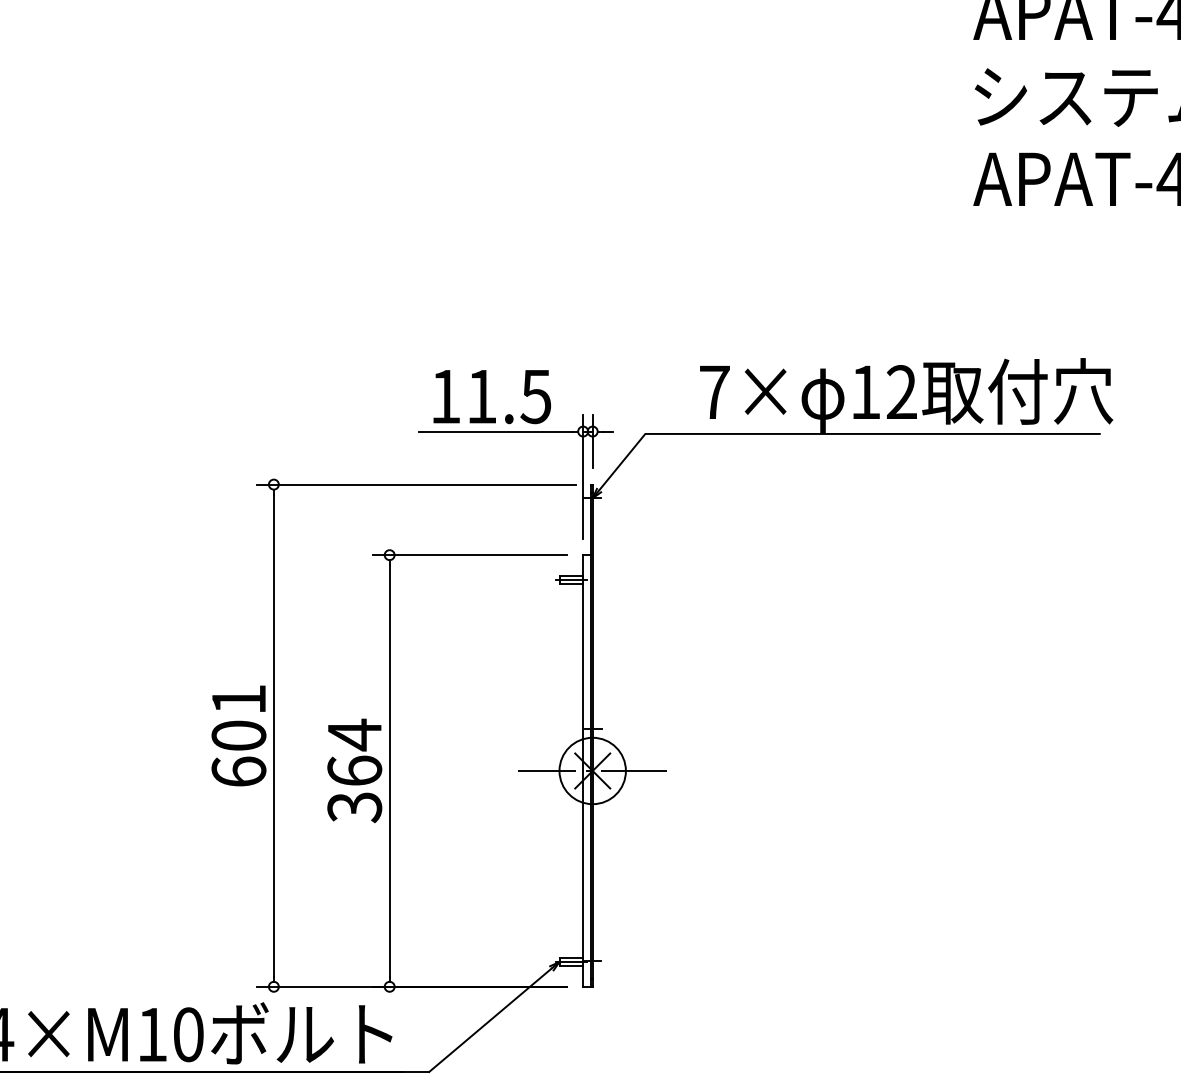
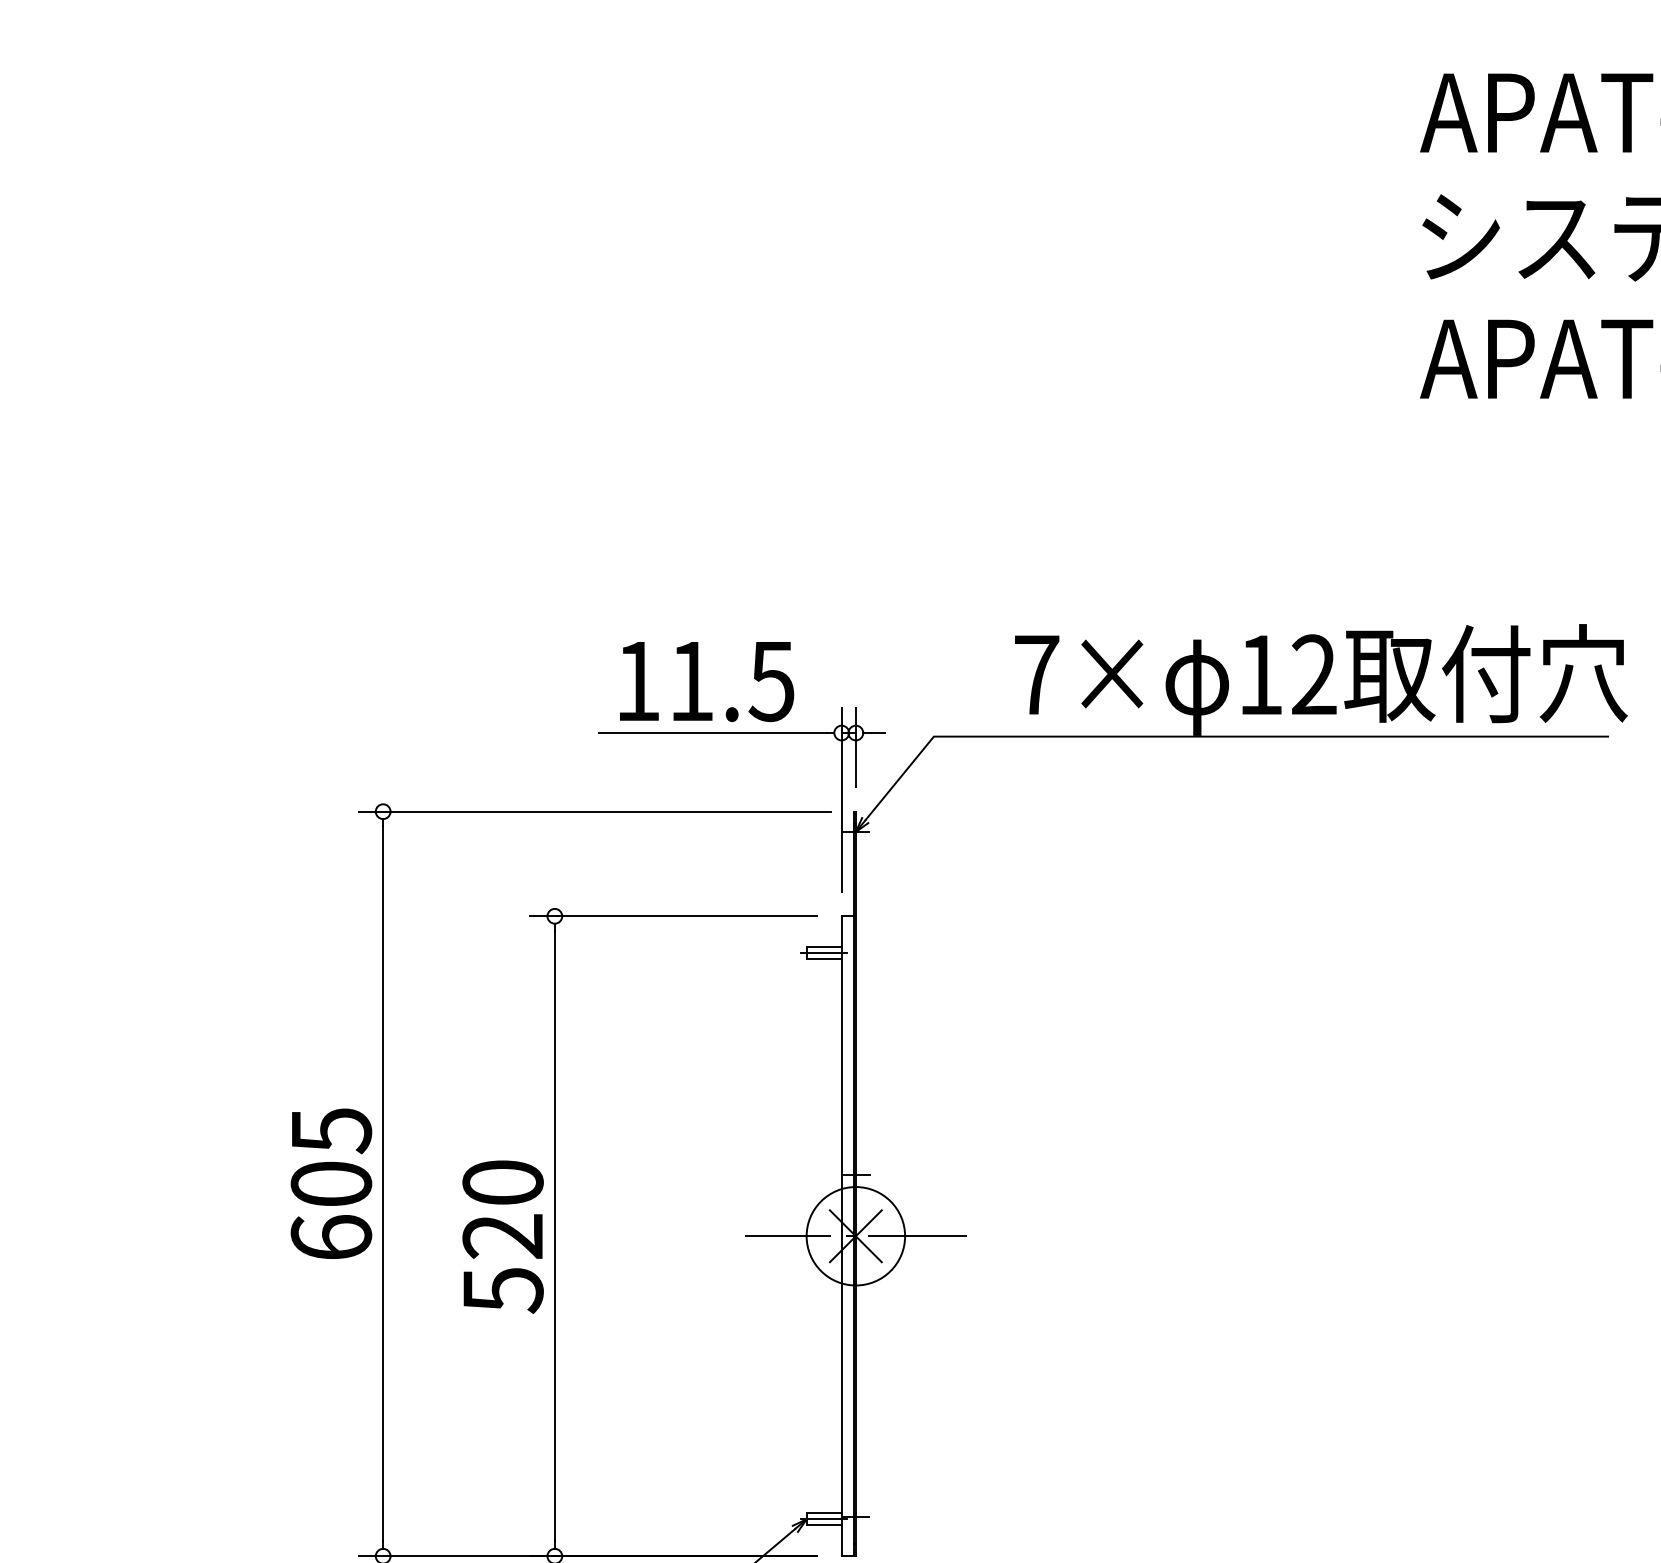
text: (239, 699) -> (332, 1130), 601 -> 605
text: (354, 770) -> (502, 1235), 364 -> 520

